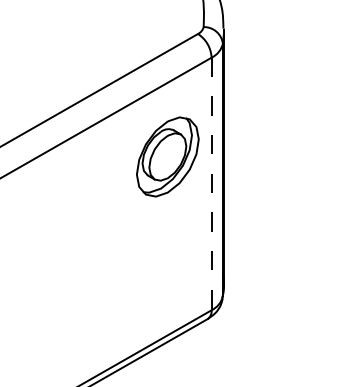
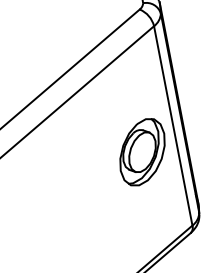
part: (167, 156) -> (142, 151), moved
line: (211, 184) -> (173, 126), dashed -> solid

